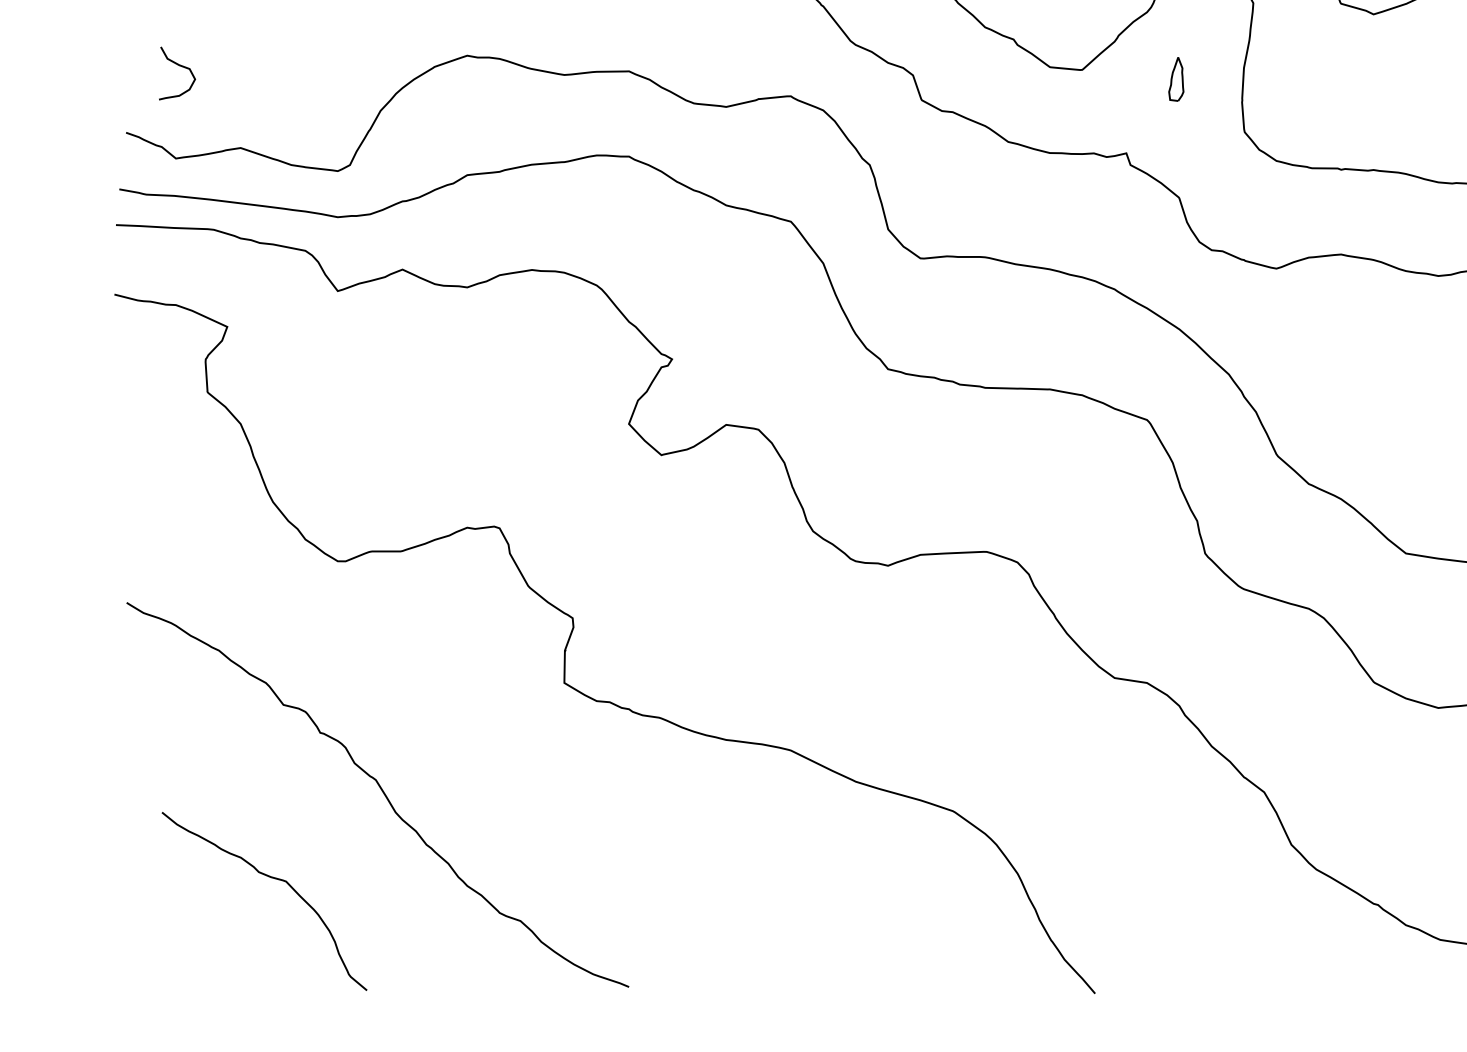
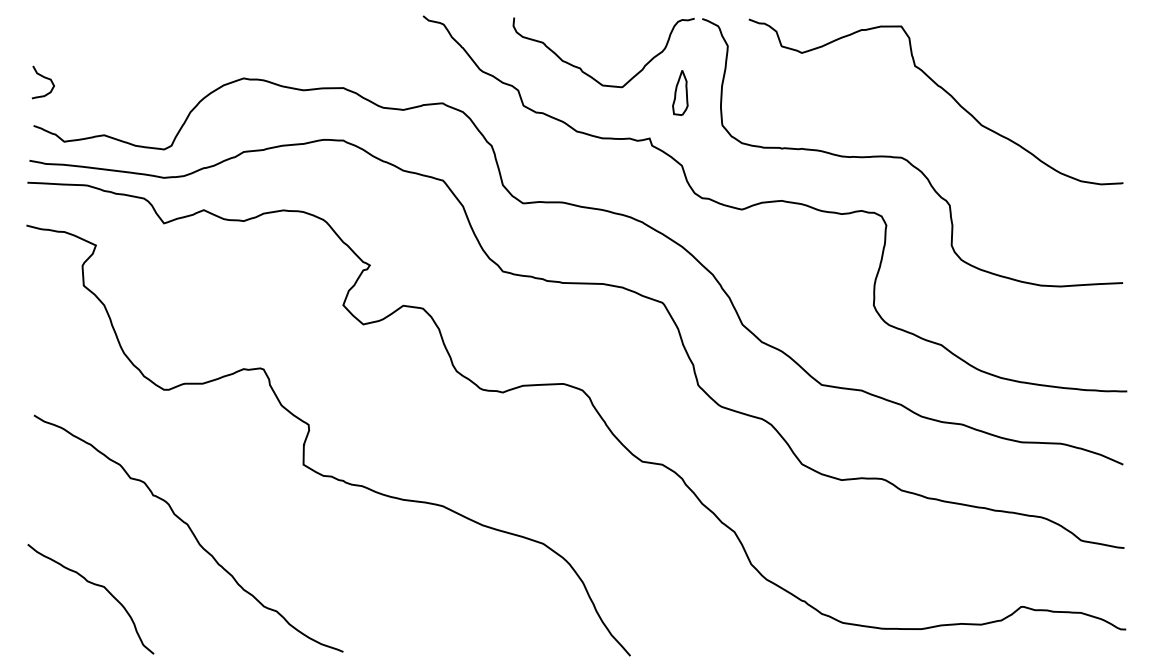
curve: (179, 67) -> (44, 78), moved
part: (1176, 78) -> (680, 92), size x1.67
curve: (270, 879) -> (94, 585), moved

